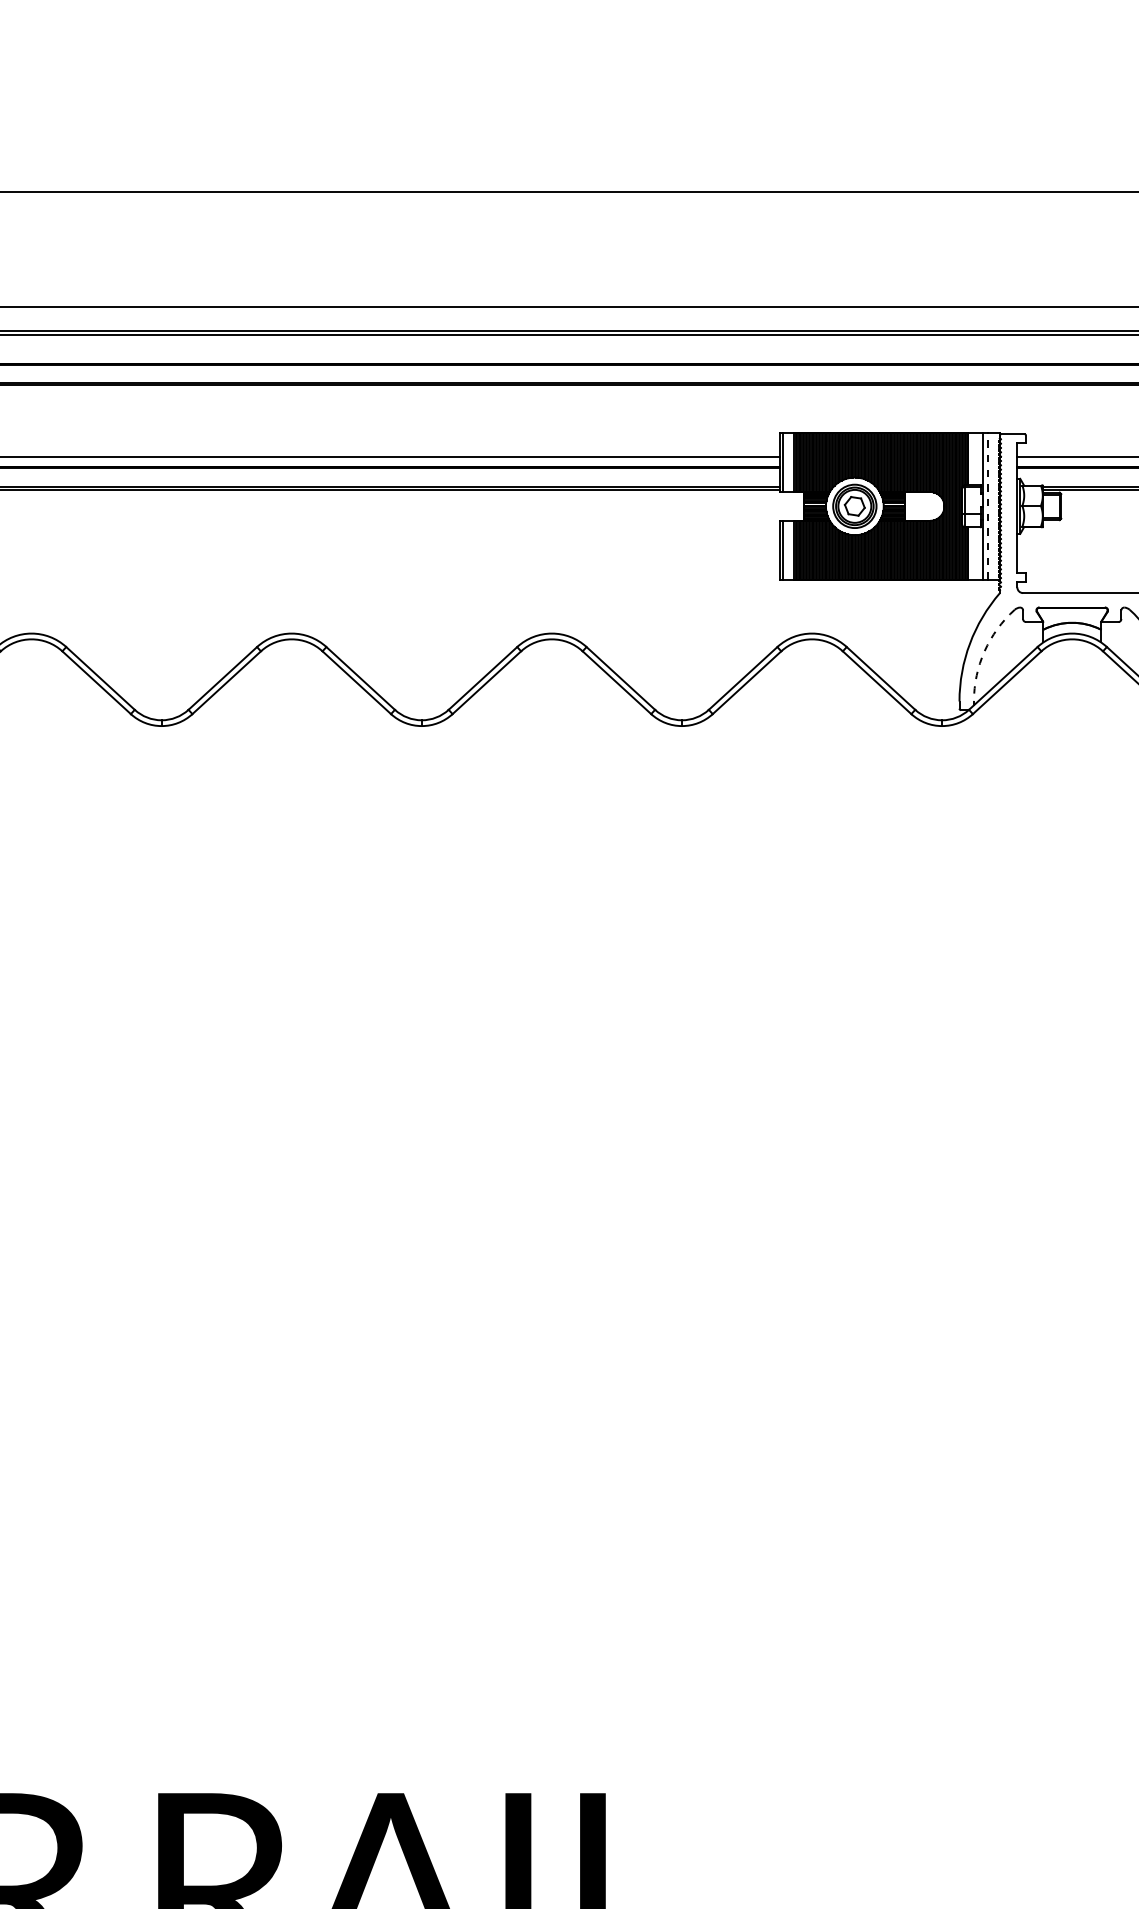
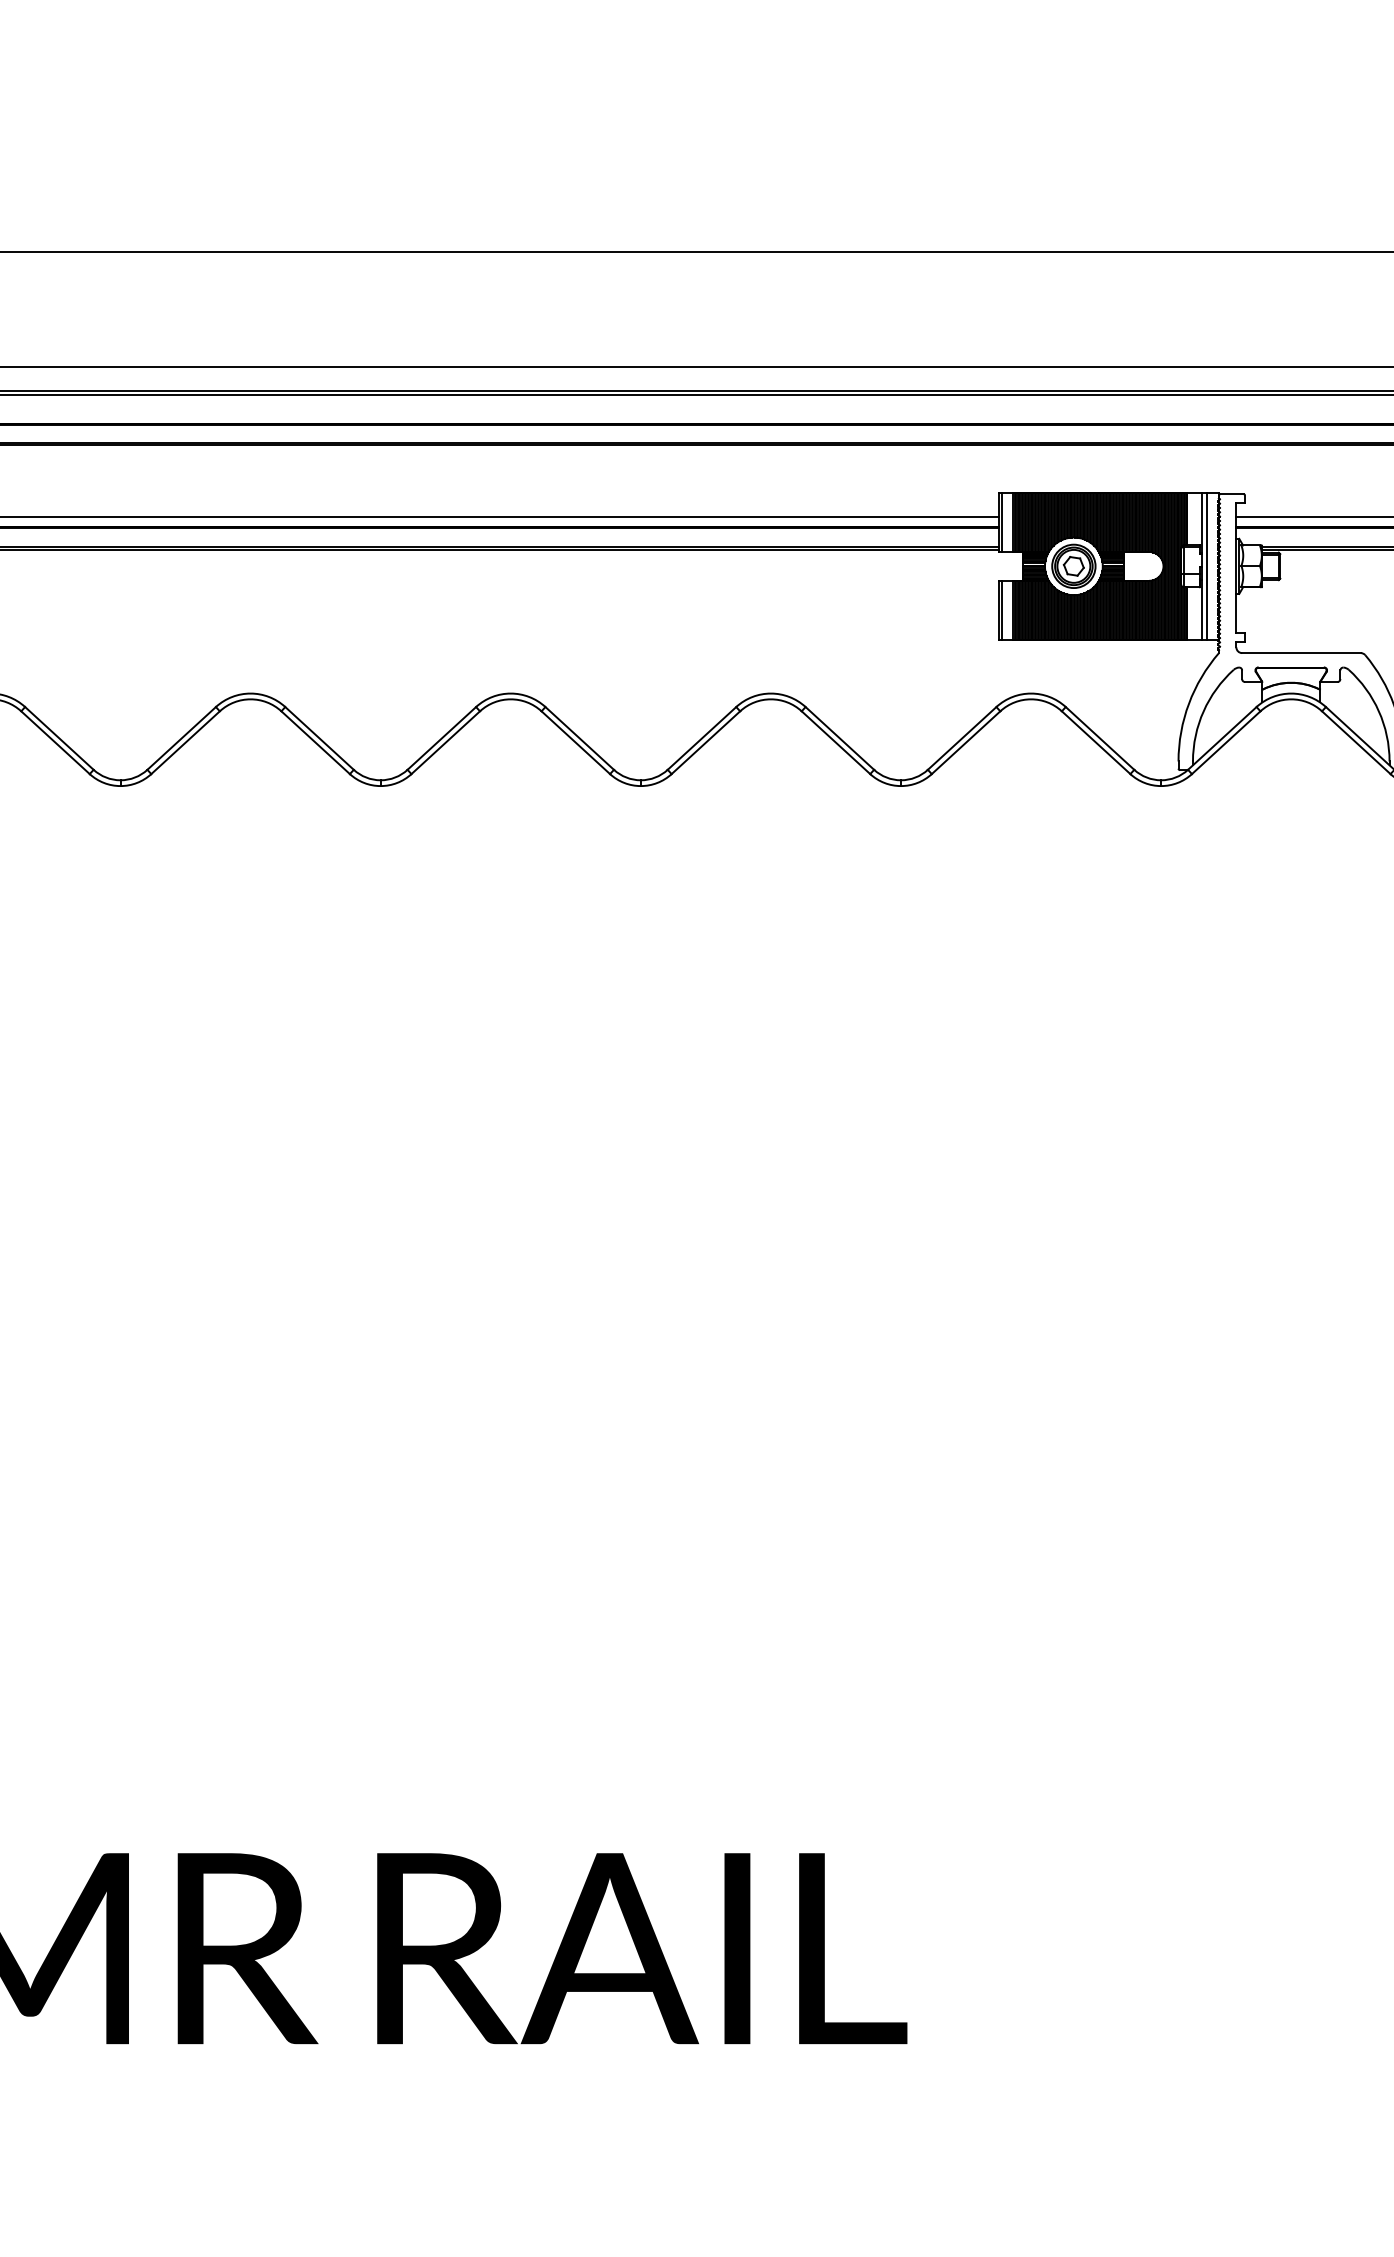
line: (988, 505) -> (1207, 565), dashed -> solid
arc: (984, 651) -> (1203, 711), dashed -> solid

